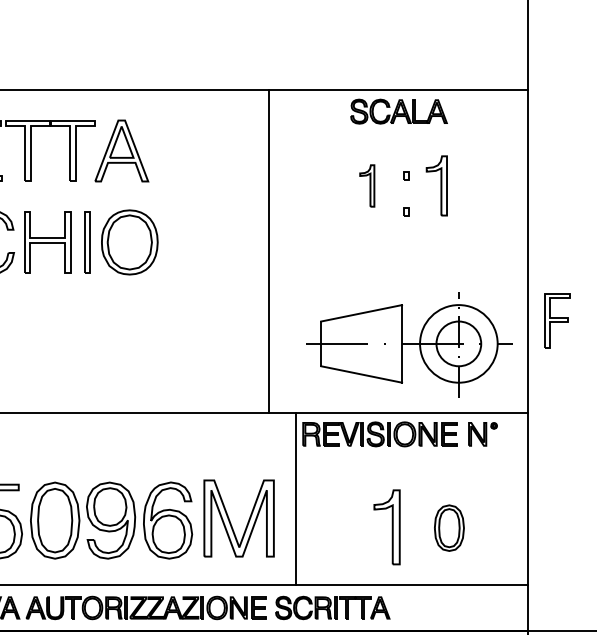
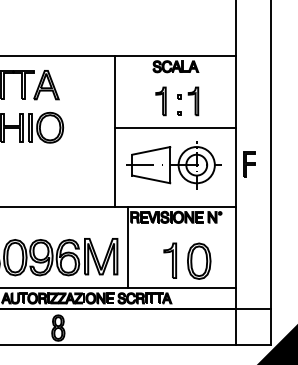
part: (366, 186) -> (160, 101), size x1.43
line: (396, 243) -> (174, 128), added
part: (409, 344) -> (173, 165), moved
part: (449, 526) -> (199, 260), size x1.67

